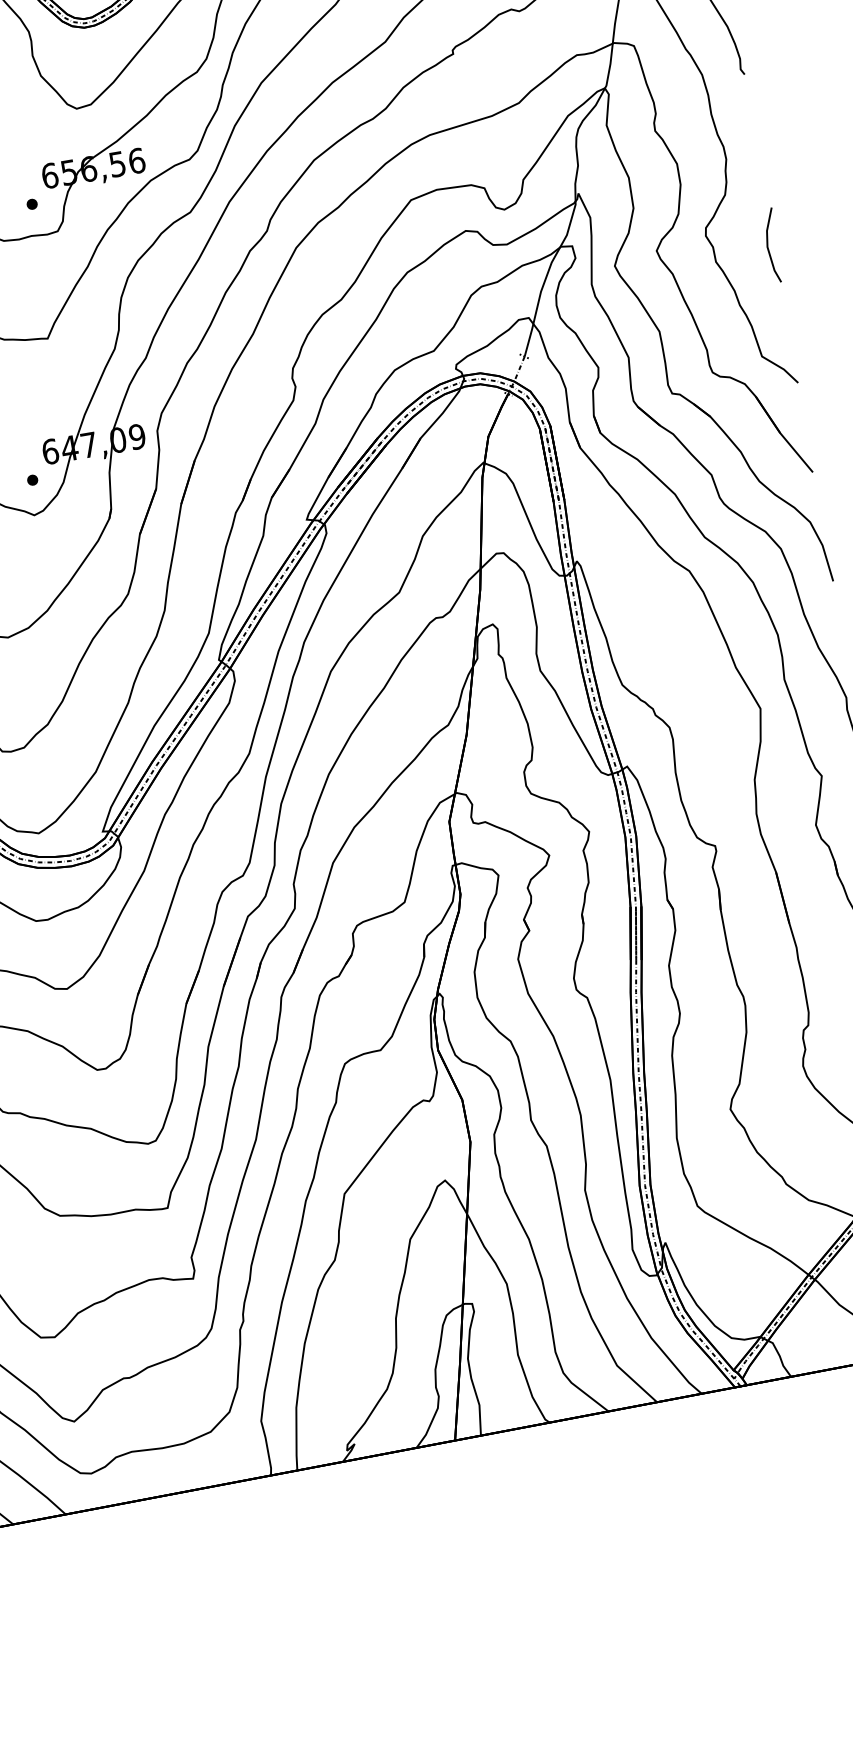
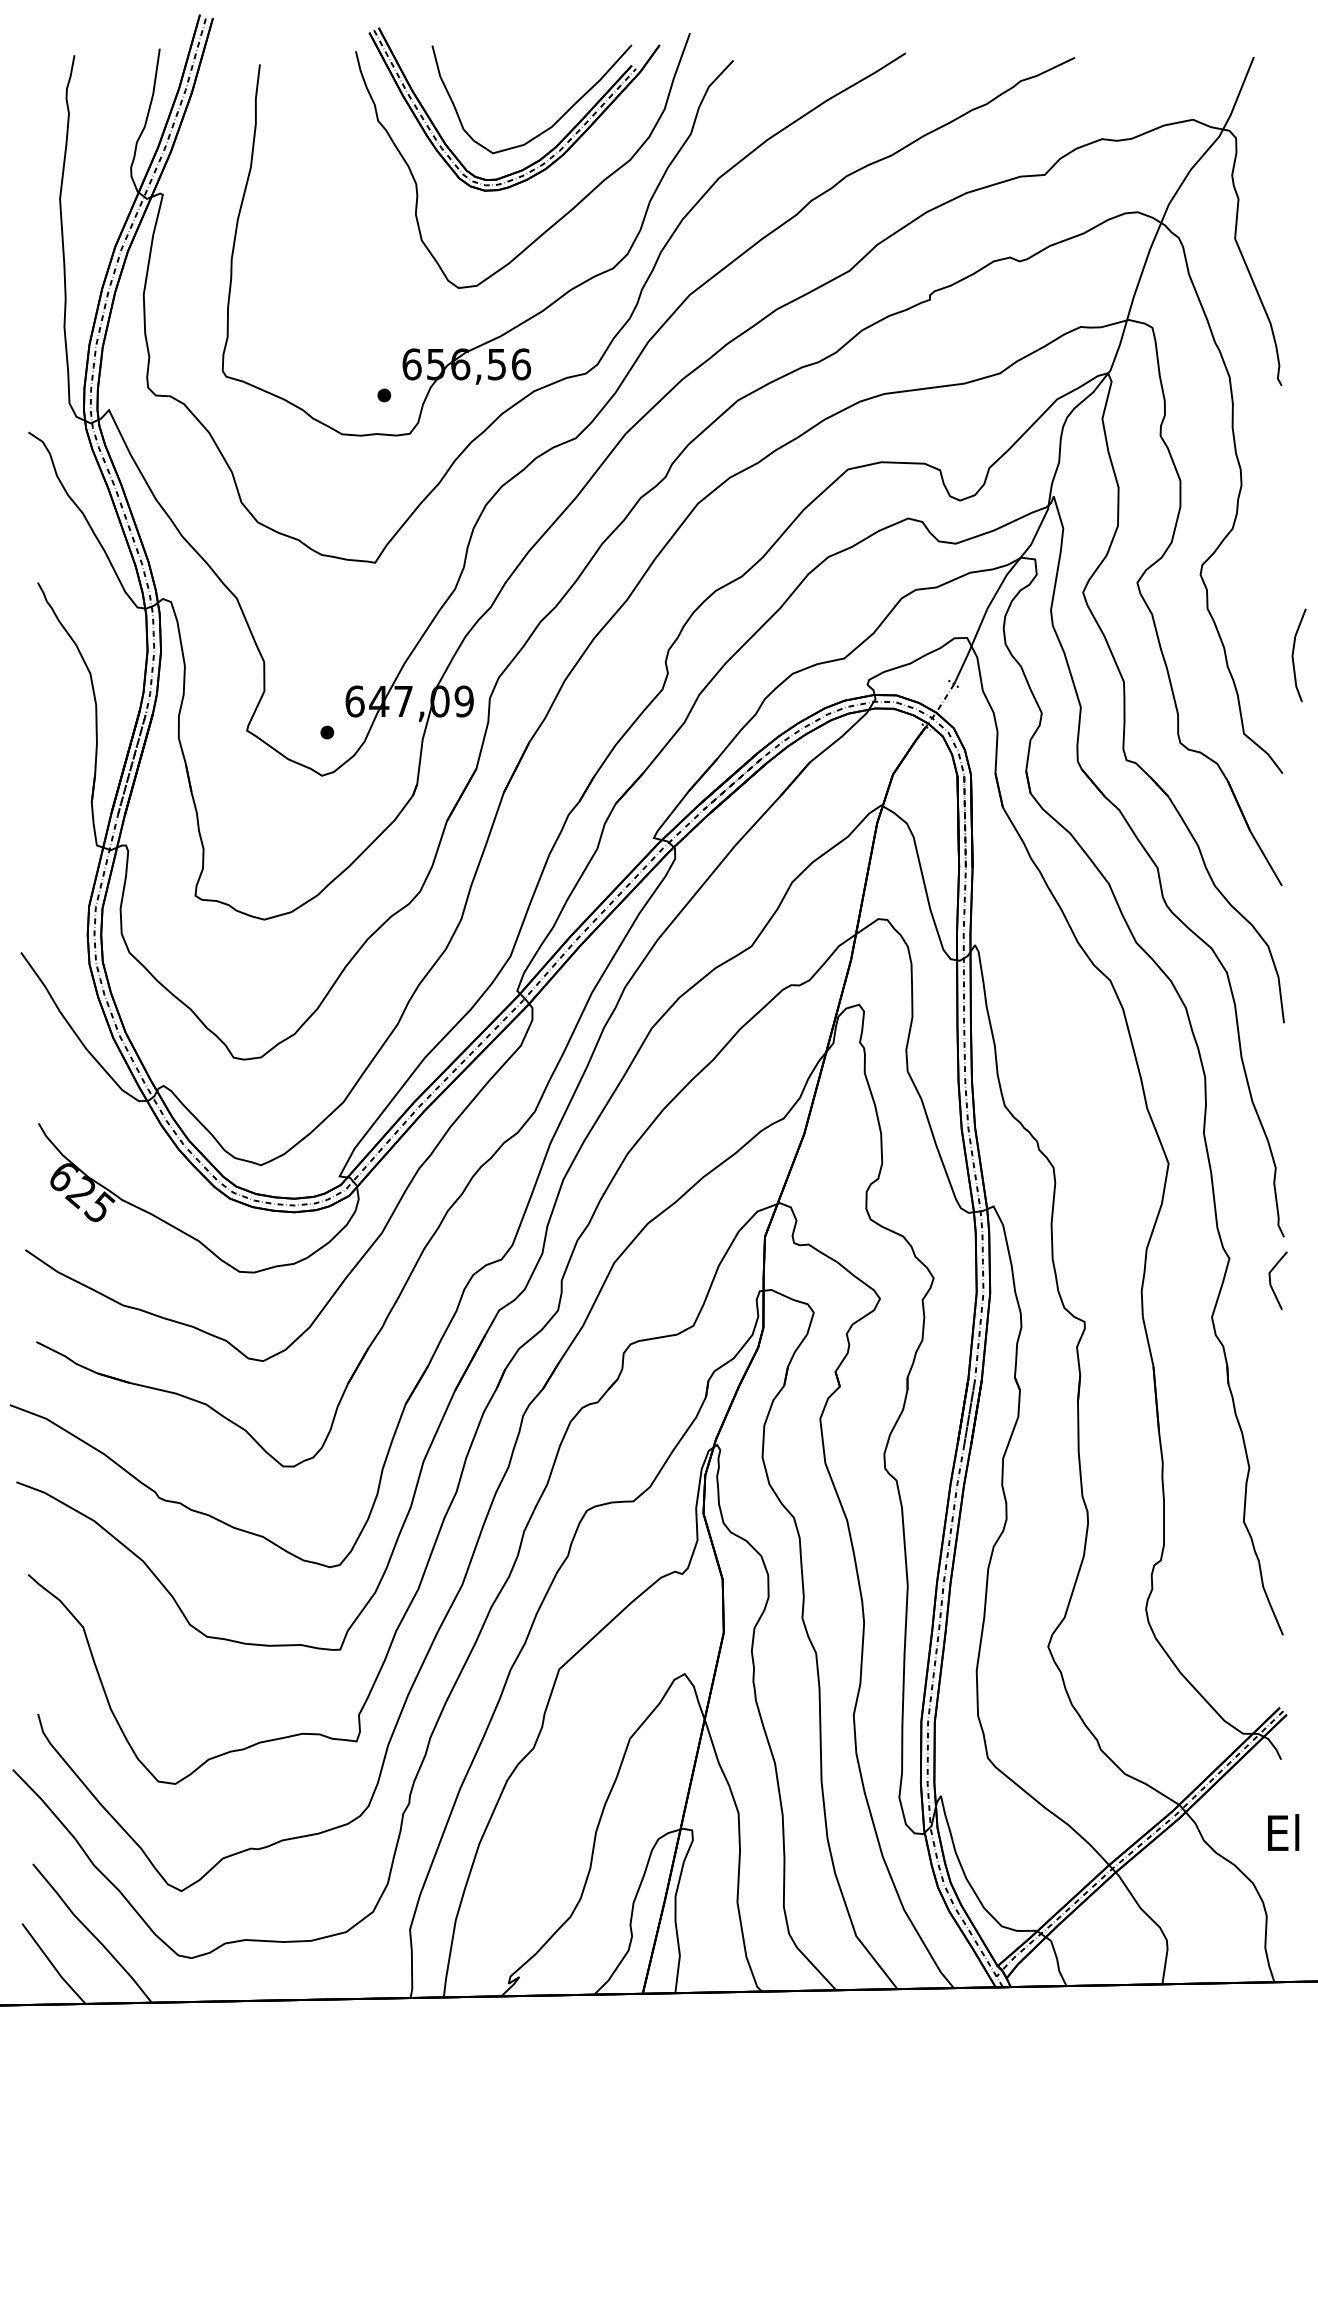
line: (768, 246) -> (1293, 655), moved

